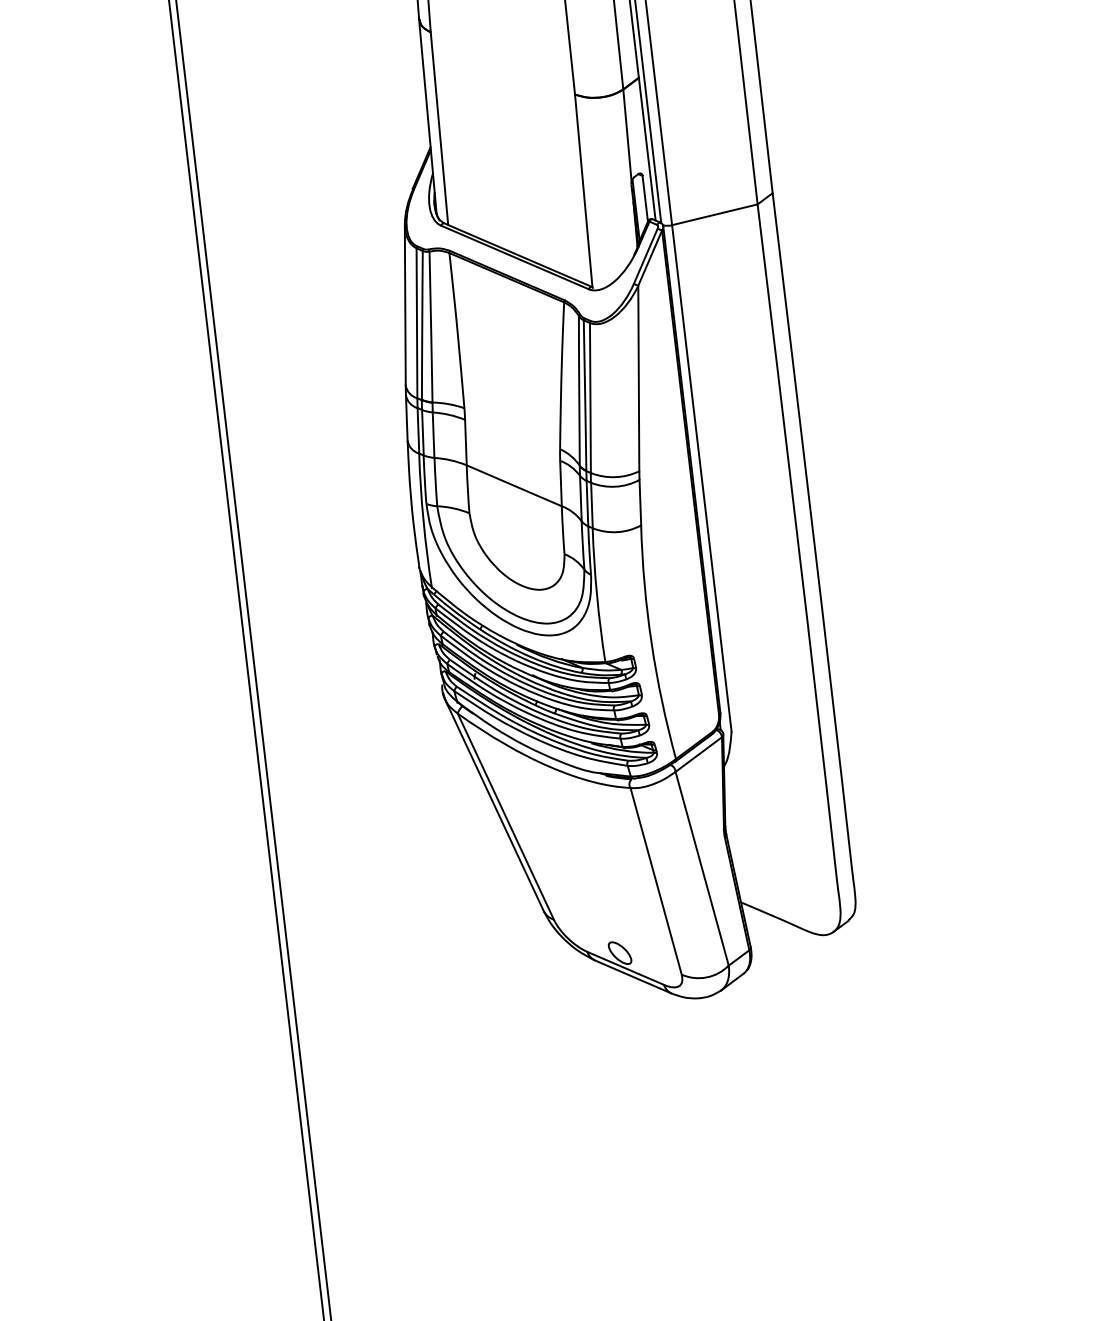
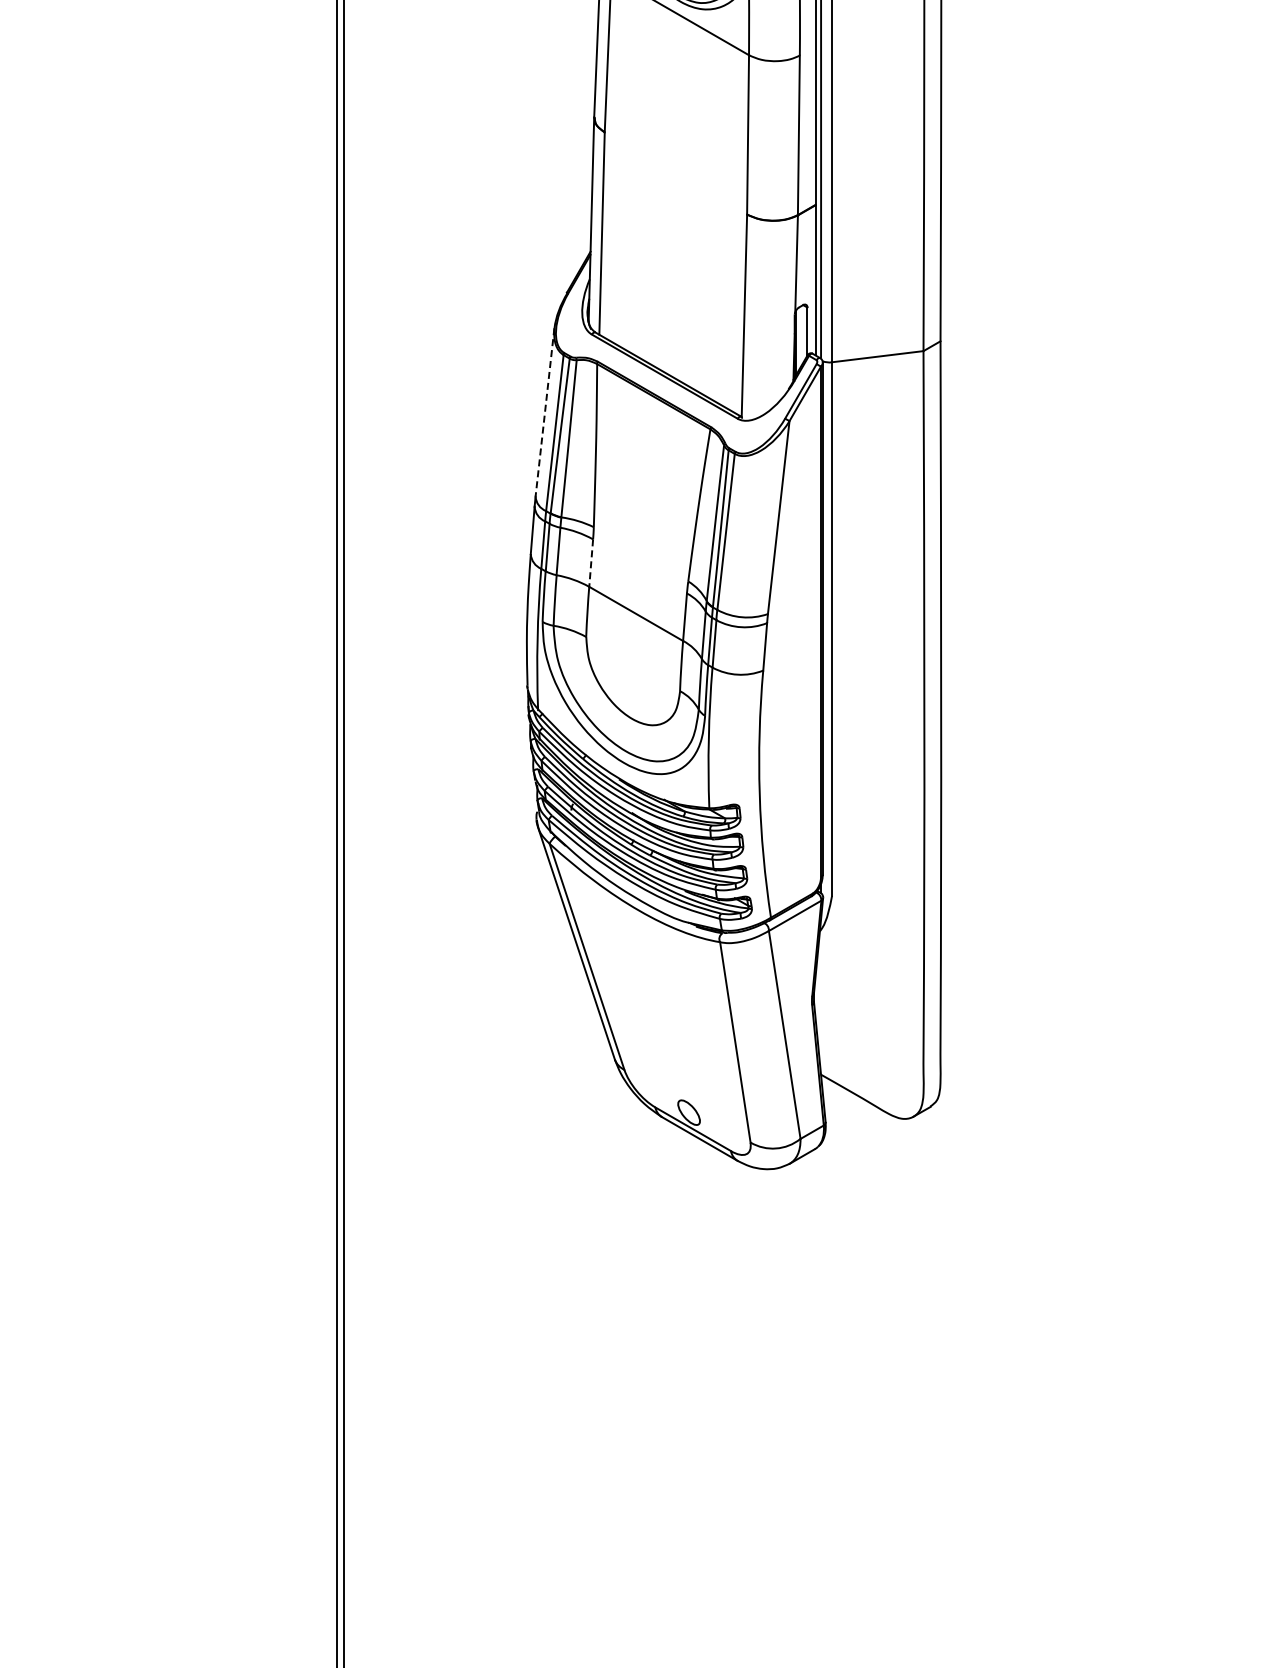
line: (405, 304) -> (545, 412), solid -> dashed
line: (466, 442) -> (591, 563), solid -> dashed

